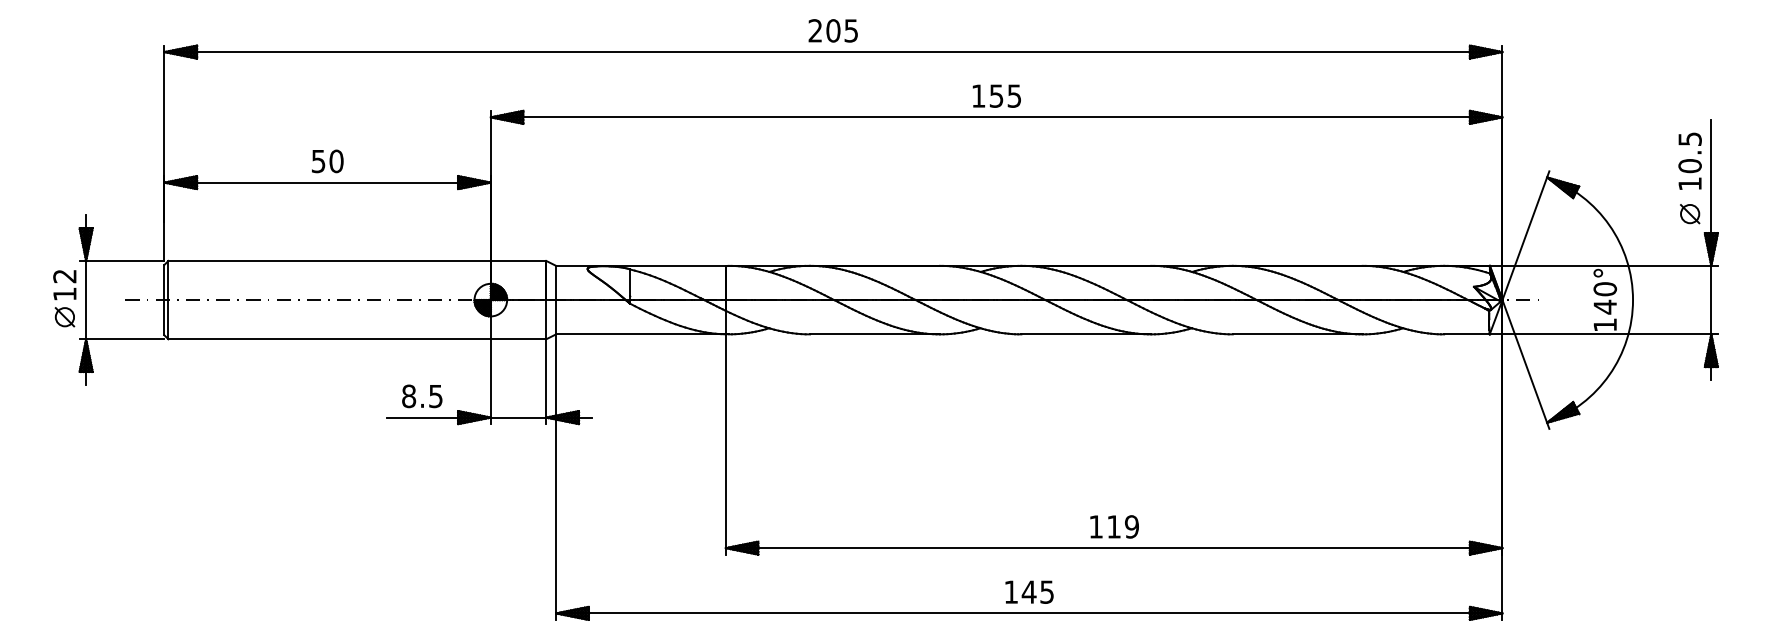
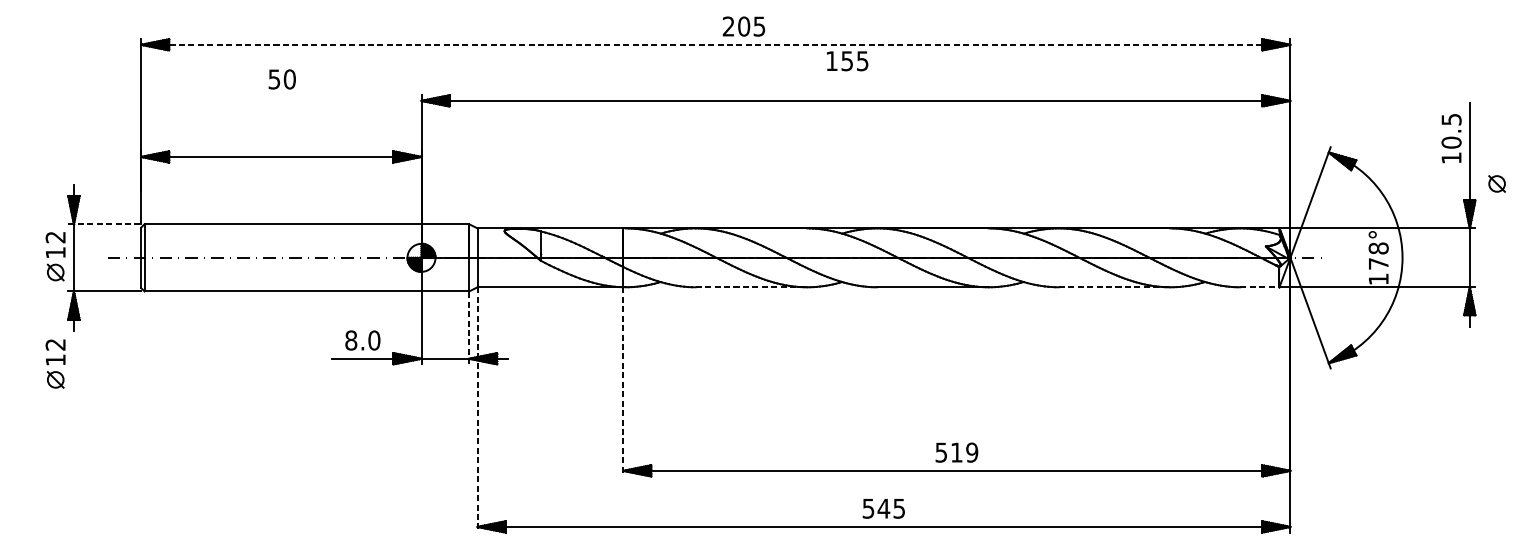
text: (832, 30) -> (743, 26), moved
line: (833, 52) -> (715, 45), solid -> dashed
text: (996, 95) -> (847, 60), moved
text: (327, 161) -> (282, 79), moved
part: (1690, 214) -> (1497, 184), moved
line: (122, 260) -> (105, 223), solid -> dashed
text: (1604, 298) -> (1378, 256), 140° -> 178°
line: (874, 334) -> (751, 287), solid -> dashed
line: (1297, 334) -> (1114, 287), solid -> dashed
line: (1466, 334) -> (1259, 287), solid -> dashed
line: (546, 381) -> (469, 327), solid -> dashed
text: (435, 396) -> (373, 340), 8.5 -> 8.0
part: (64, 423) -> (55, 363), added
line: (725, 445) -> (623, 382), solid -> dashed
line: (556, 477) -> (477, 410), solid -> dashed
text: (1095, 526) -> (940, 452), 119 -> 519
text: (1010, 591) -> (867, 508), 145 -> 545

